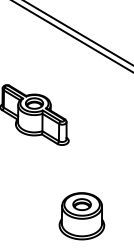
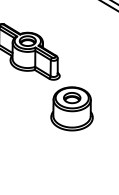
part: (81, 216) -> (71, 109), moved

